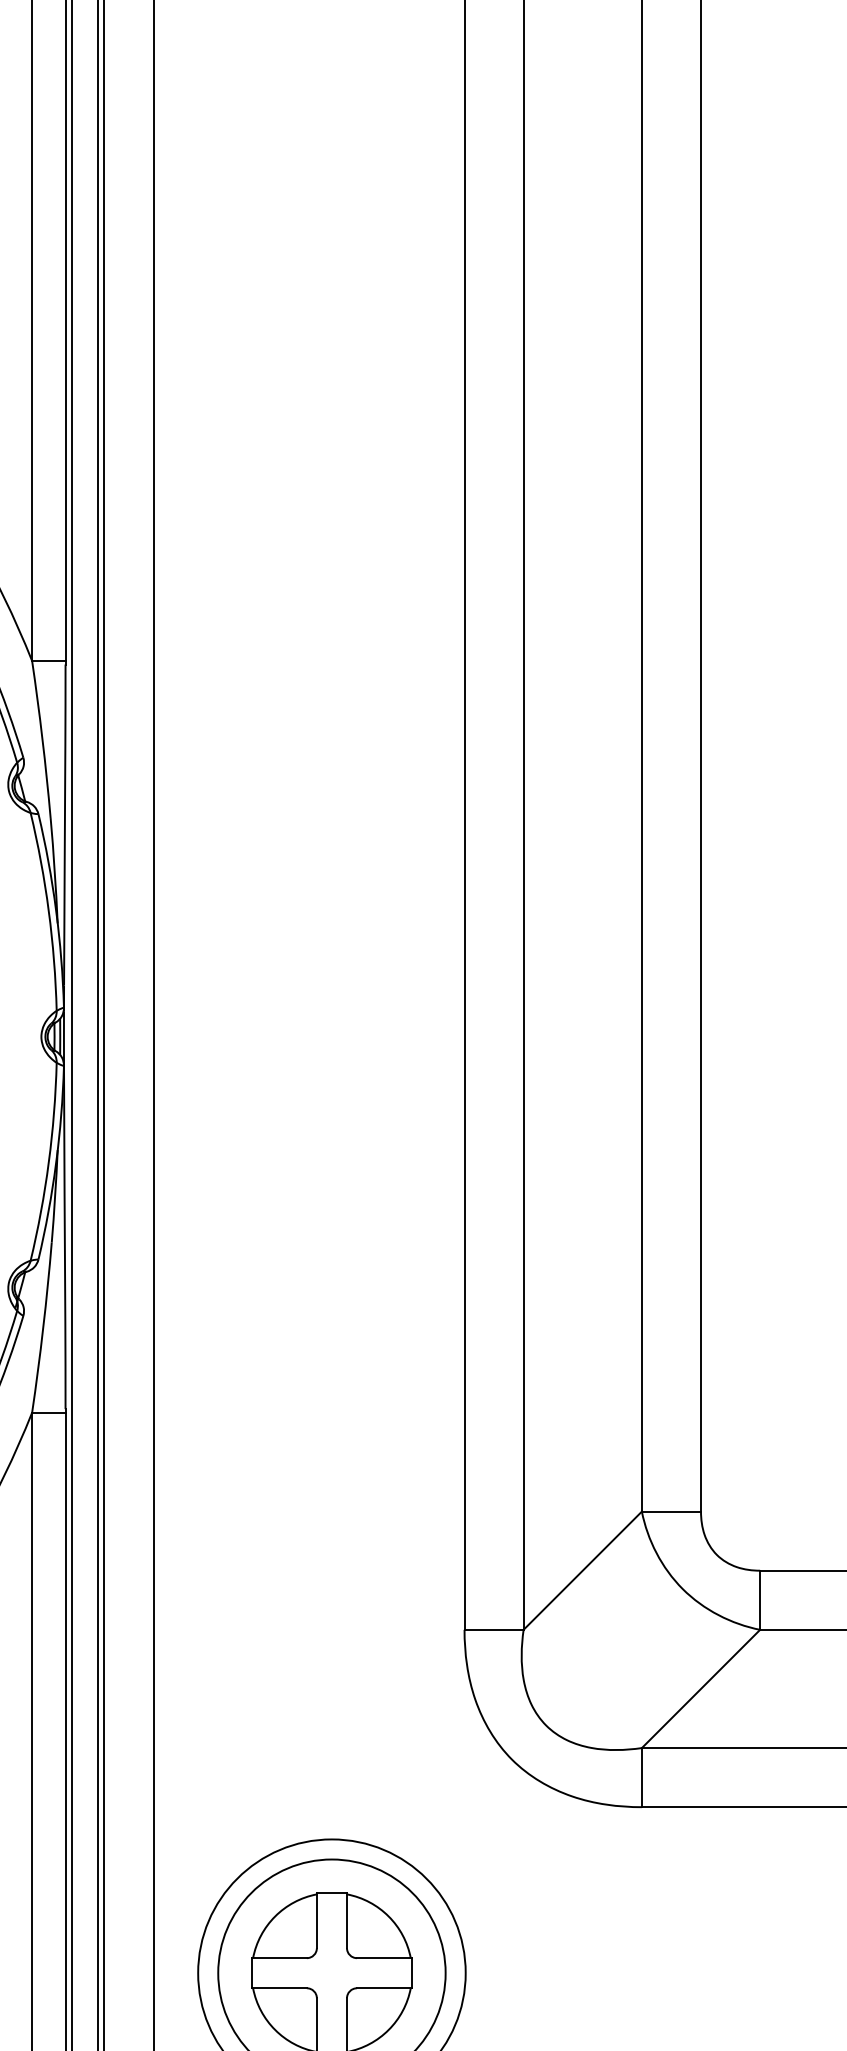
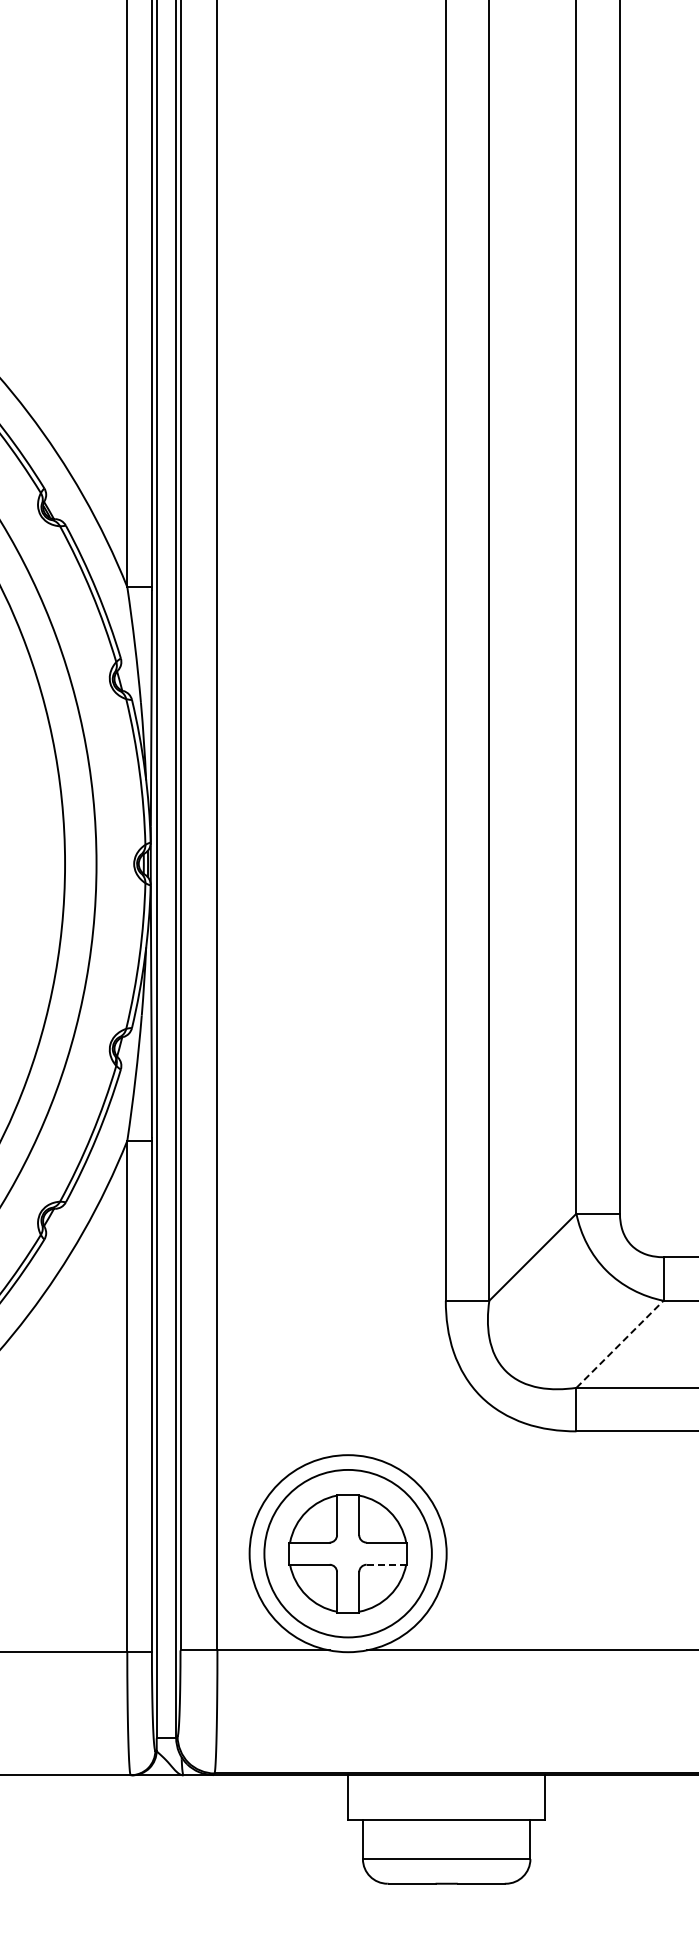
line: (700, 1689) -> (619, 1344), solid -> dashed
line: (384, 1987) -> (386, 1564), solid -> dashed

